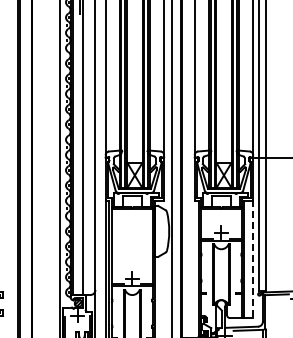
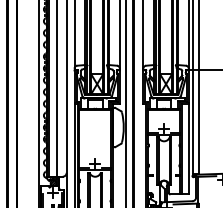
line: (253, 259) -> (188, 149), dashed -> solid

